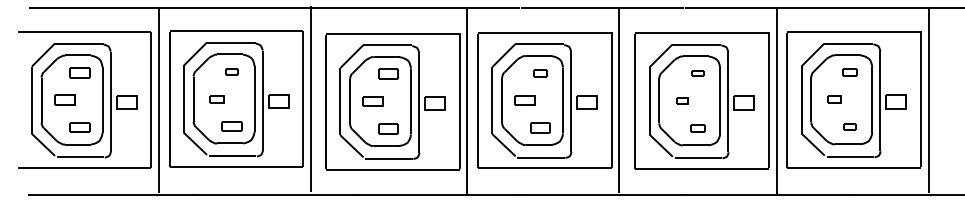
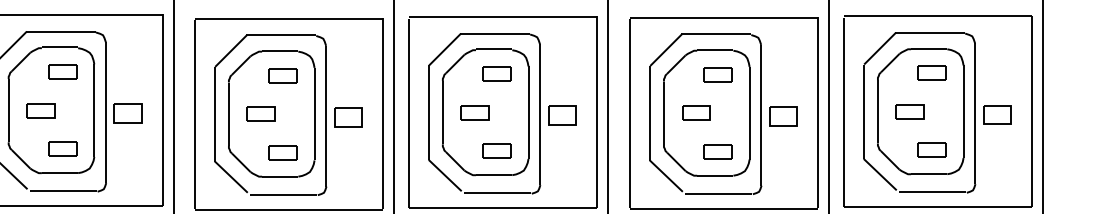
part: (231, 71) -> (61, 71), size x1.67
part: (540, 72) -> (496, 73), size x1.43
part: (849, 72) -> (931, 73), size x1.43
part: (697, 73) -> (717, 74), size x1.67
part: (216, 98) -> (40, 109), size x1.43
part: (834, 99) -> (910, 111), size x1.43
part: (682, 100) -> (696, 112), size x1.67
part: (849, 126) -> (931, 149), size x1.67
part: (697, 127) -> (717, 150), size x1.43

